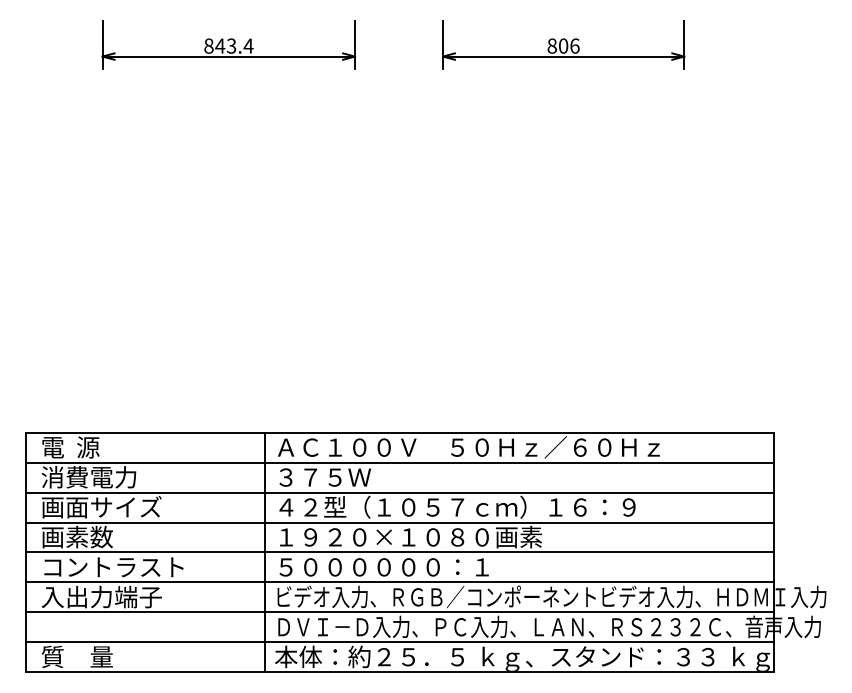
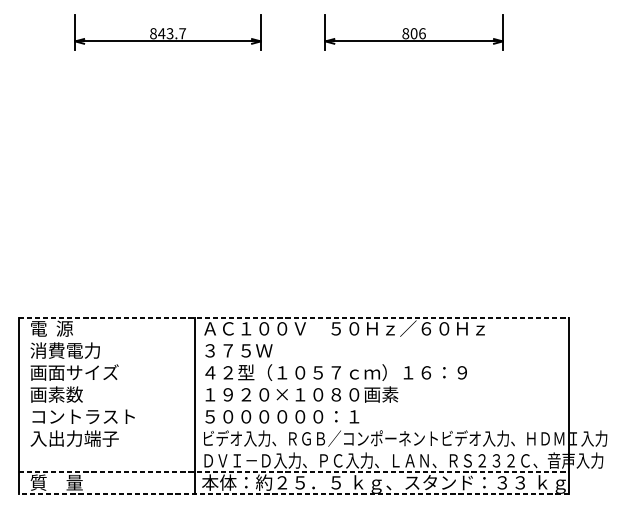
text: (248, 45) -> (182, 33), 843.4 -> 843.7
line: (400, 432) -> (294, 317), solid -> dashed
line: (399, 462) -> (293, 339), removed
line: (399, 492) -> (293, 361), removed
line: (399, 522) -> (293, 383), removed
line: (399, 552) -> (293, 405), removed
line: (399, 582) -> (293, 427), removed
line: (399, 612) -> (293, 450), removed
line: (400, 642) -> (294, 472), solid -> dashed
line: (399, 672) -> (293, 494), solid -> dashed

